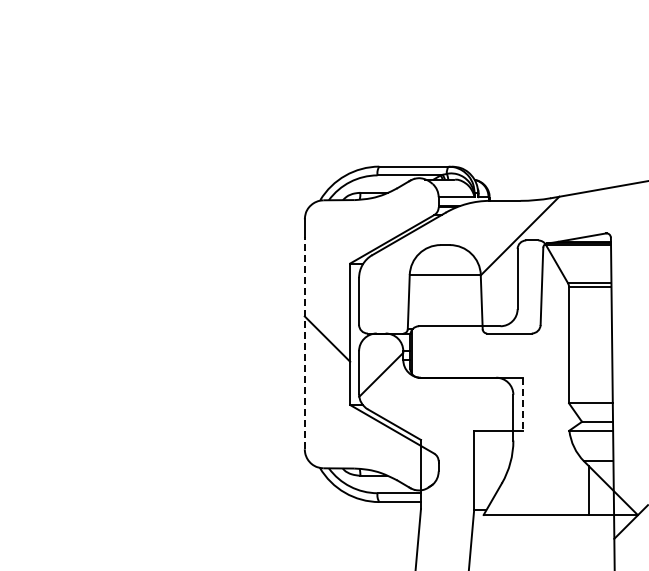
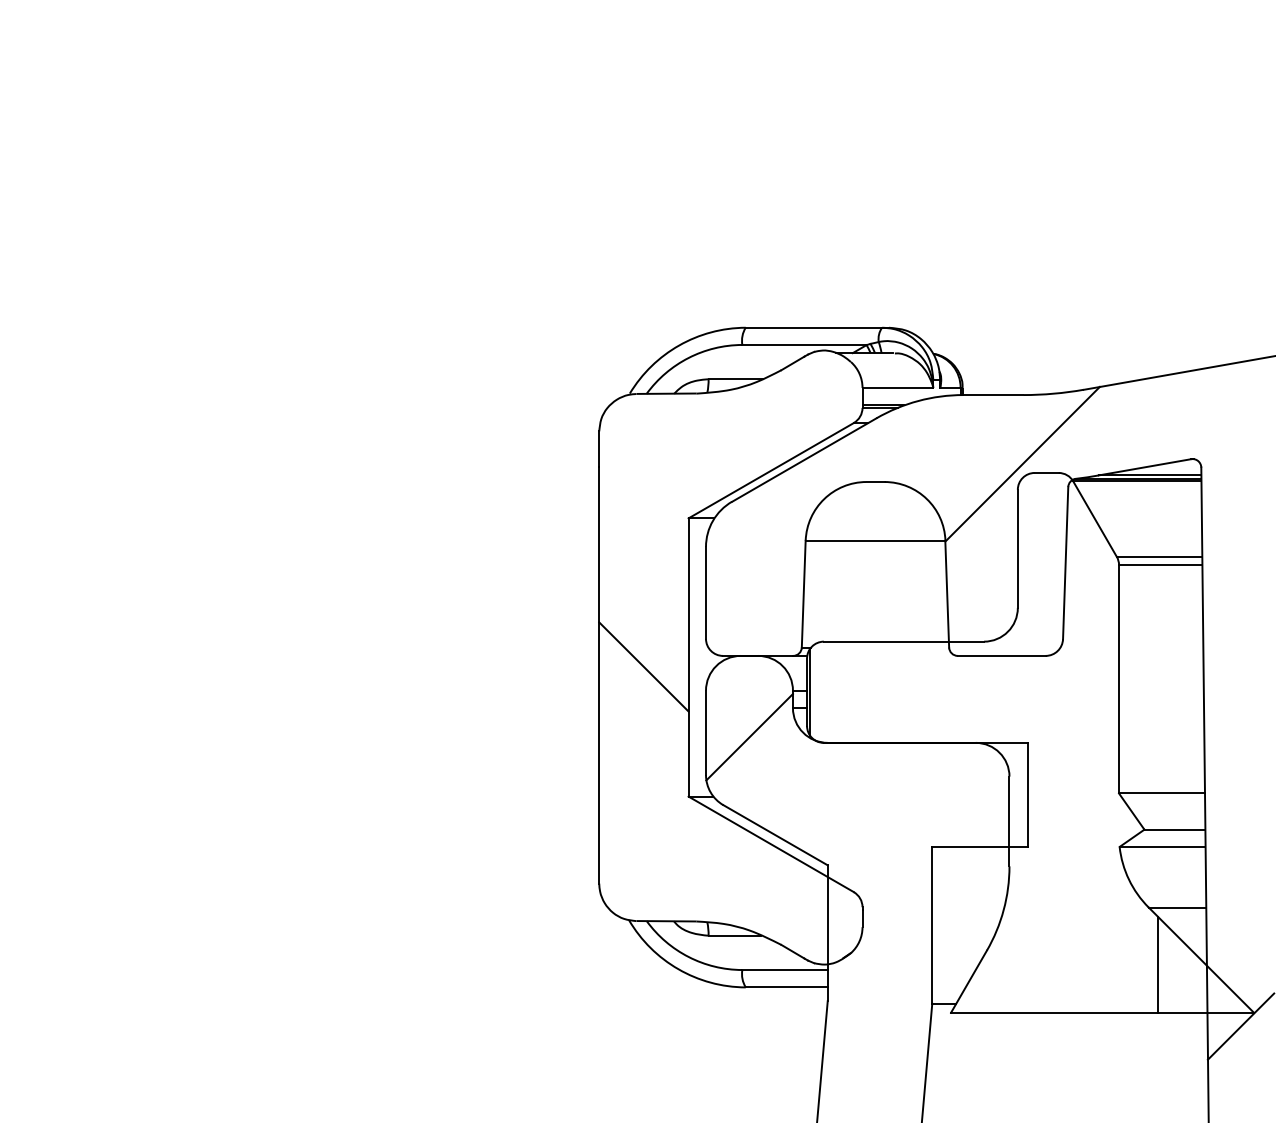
line: (304, 343) -> (598, 675), dashed -> solid
line: (522, 404) -> (1027, 795), dashed -> solid

